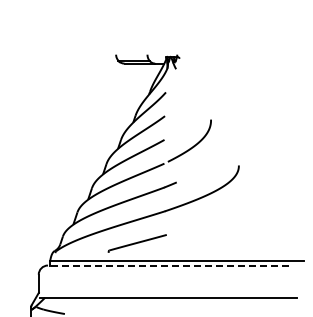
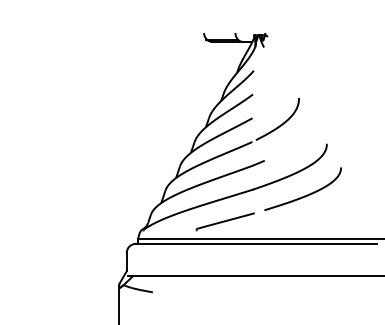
curve: (218, 216) -> (306, 194), added
line: (167, 265) -> (255, 243), dashed -> solid

